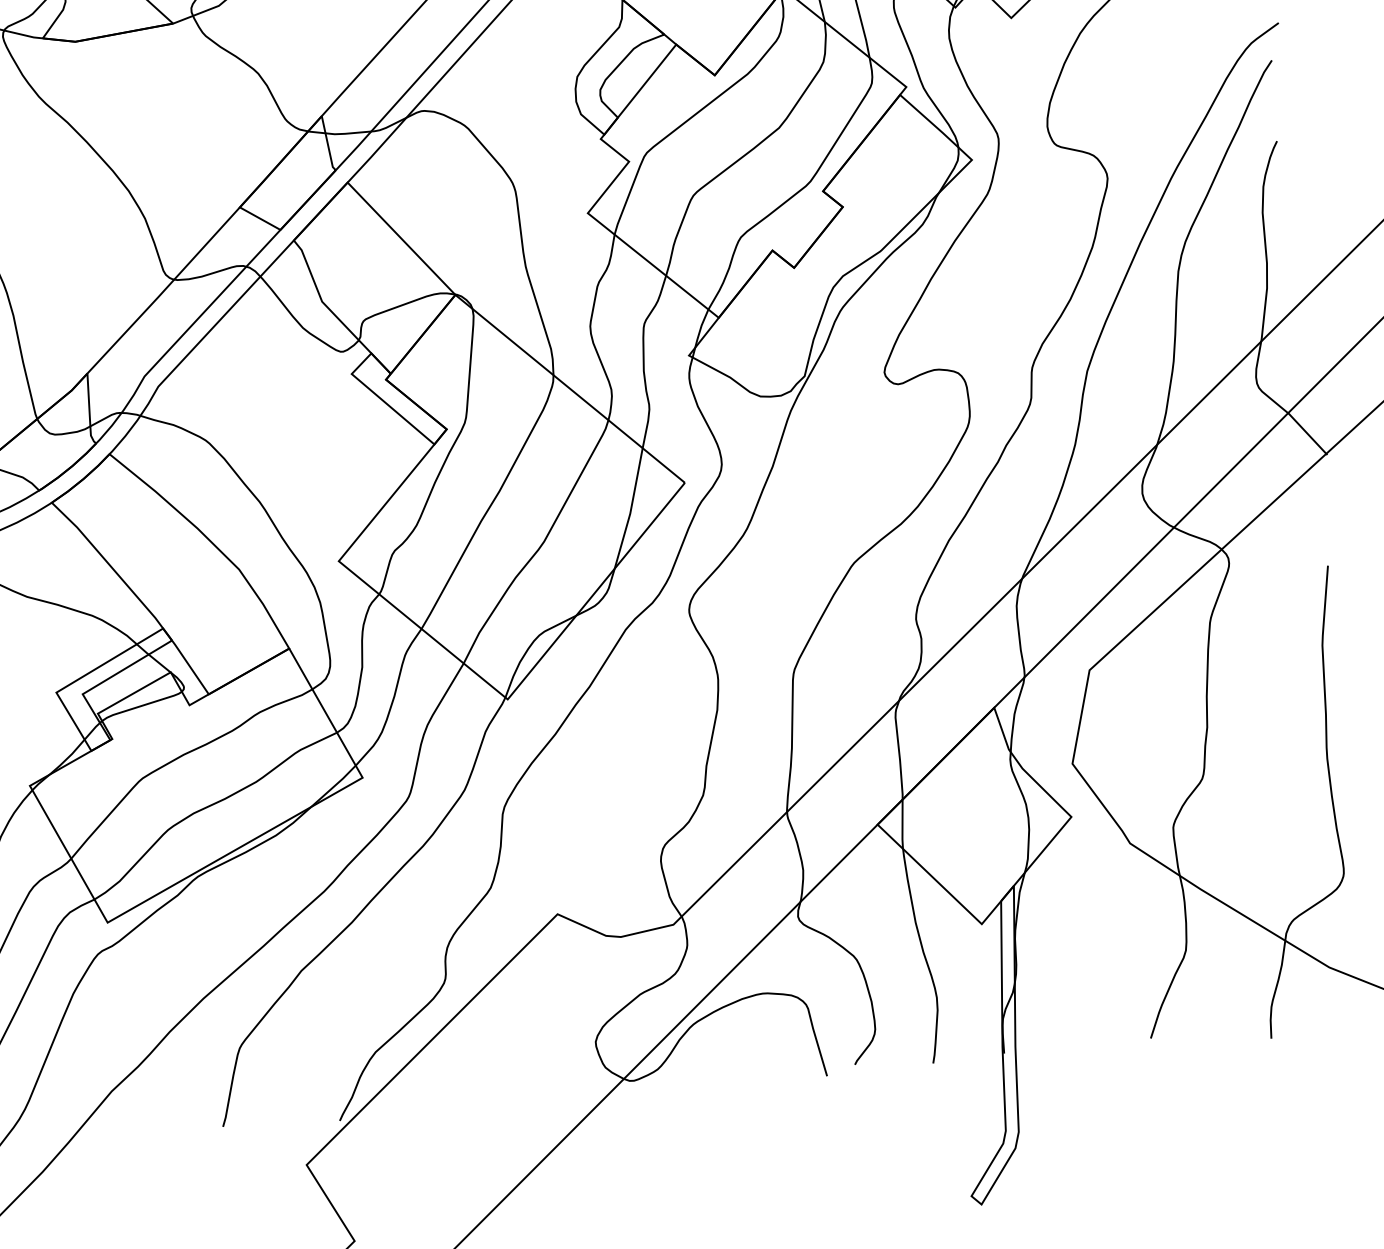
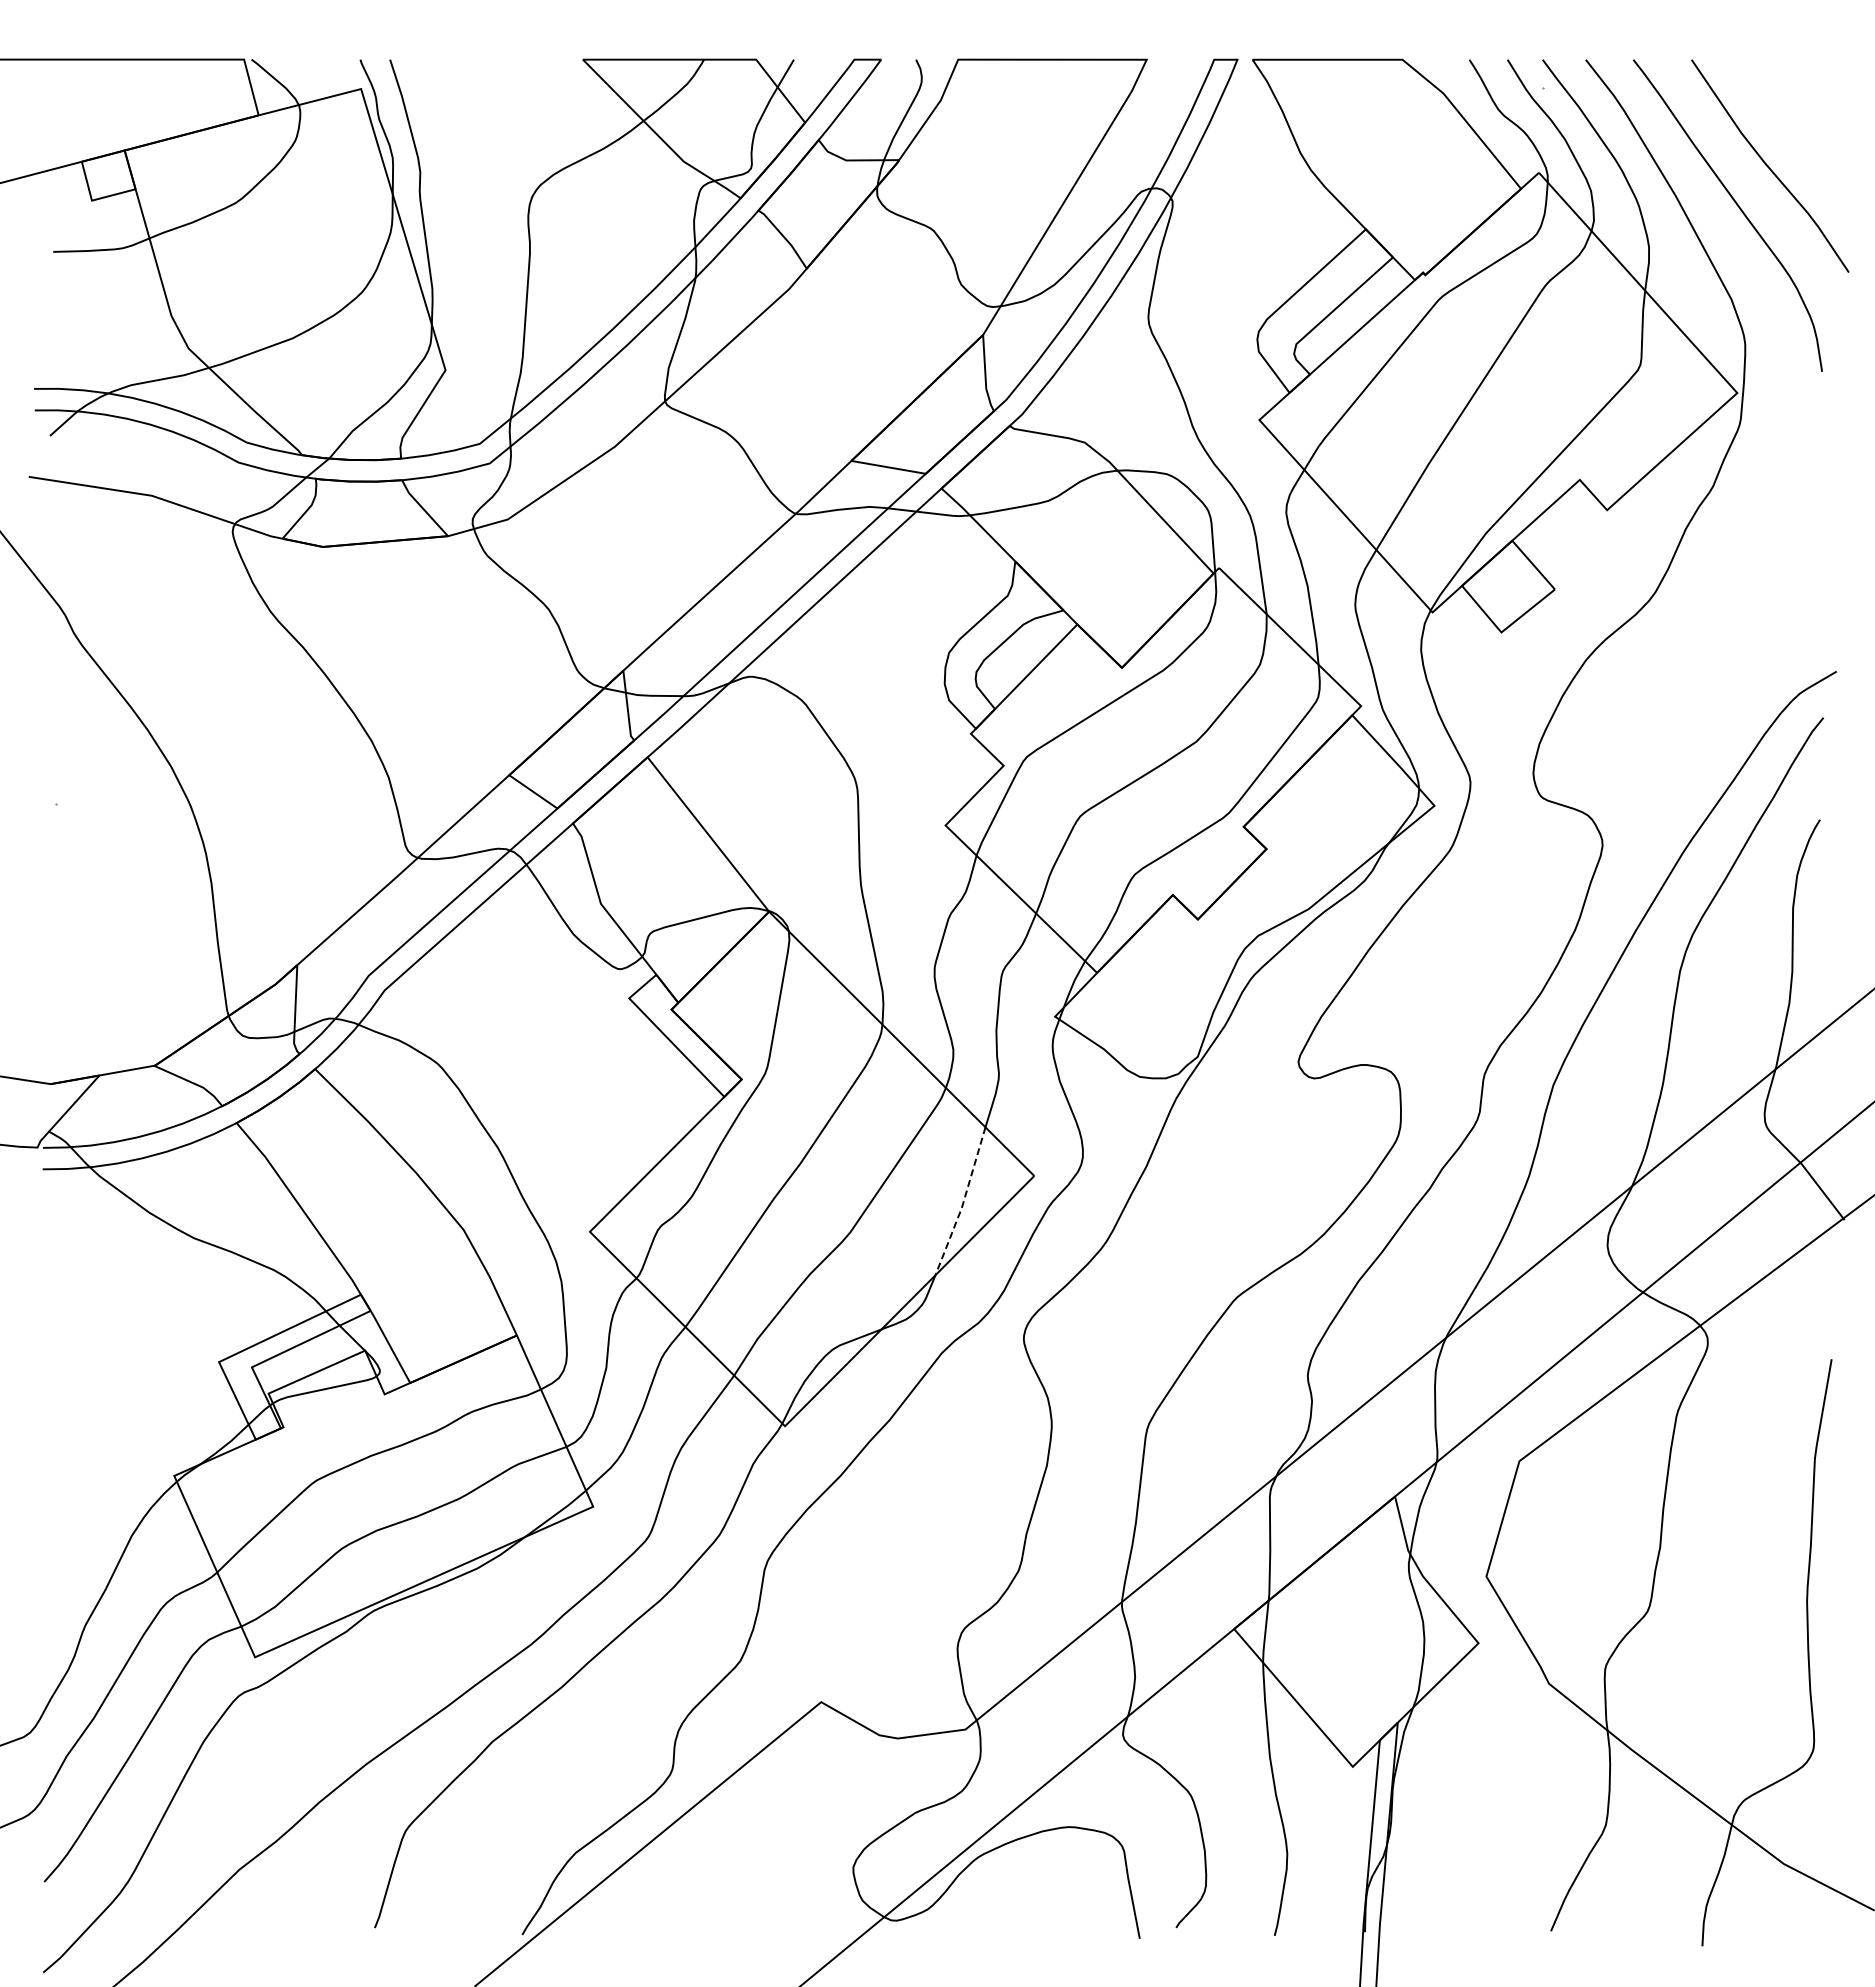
line: (631, 509) -> (963, 1202), solid -> dashed

